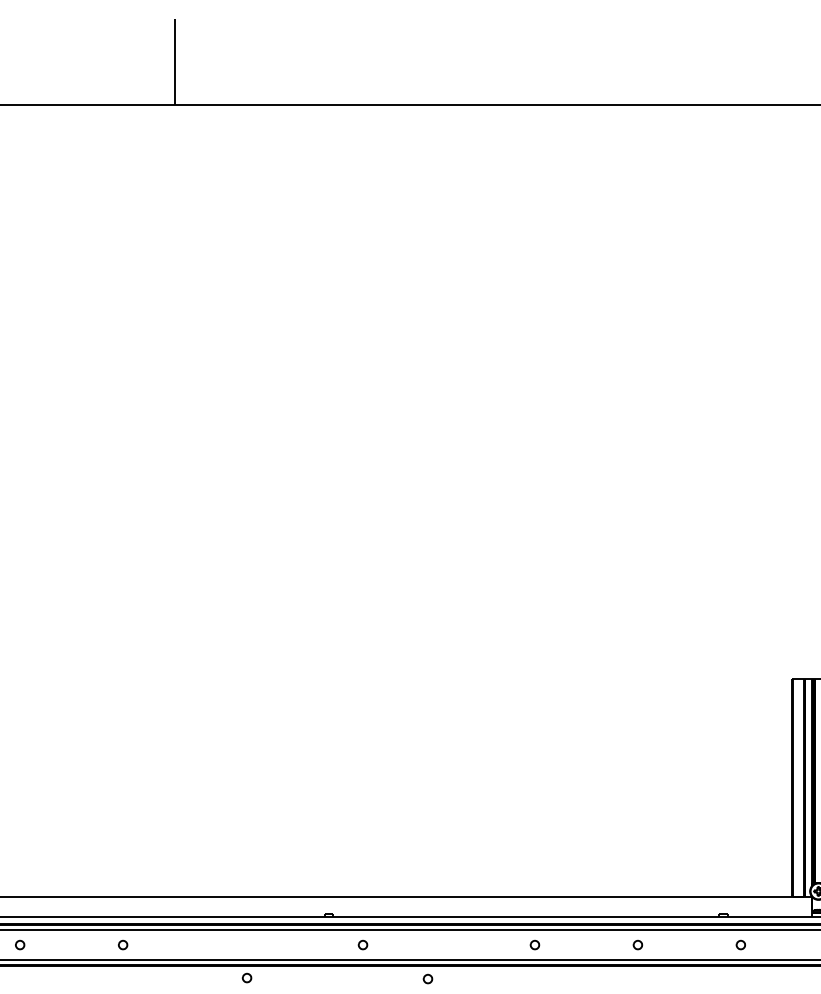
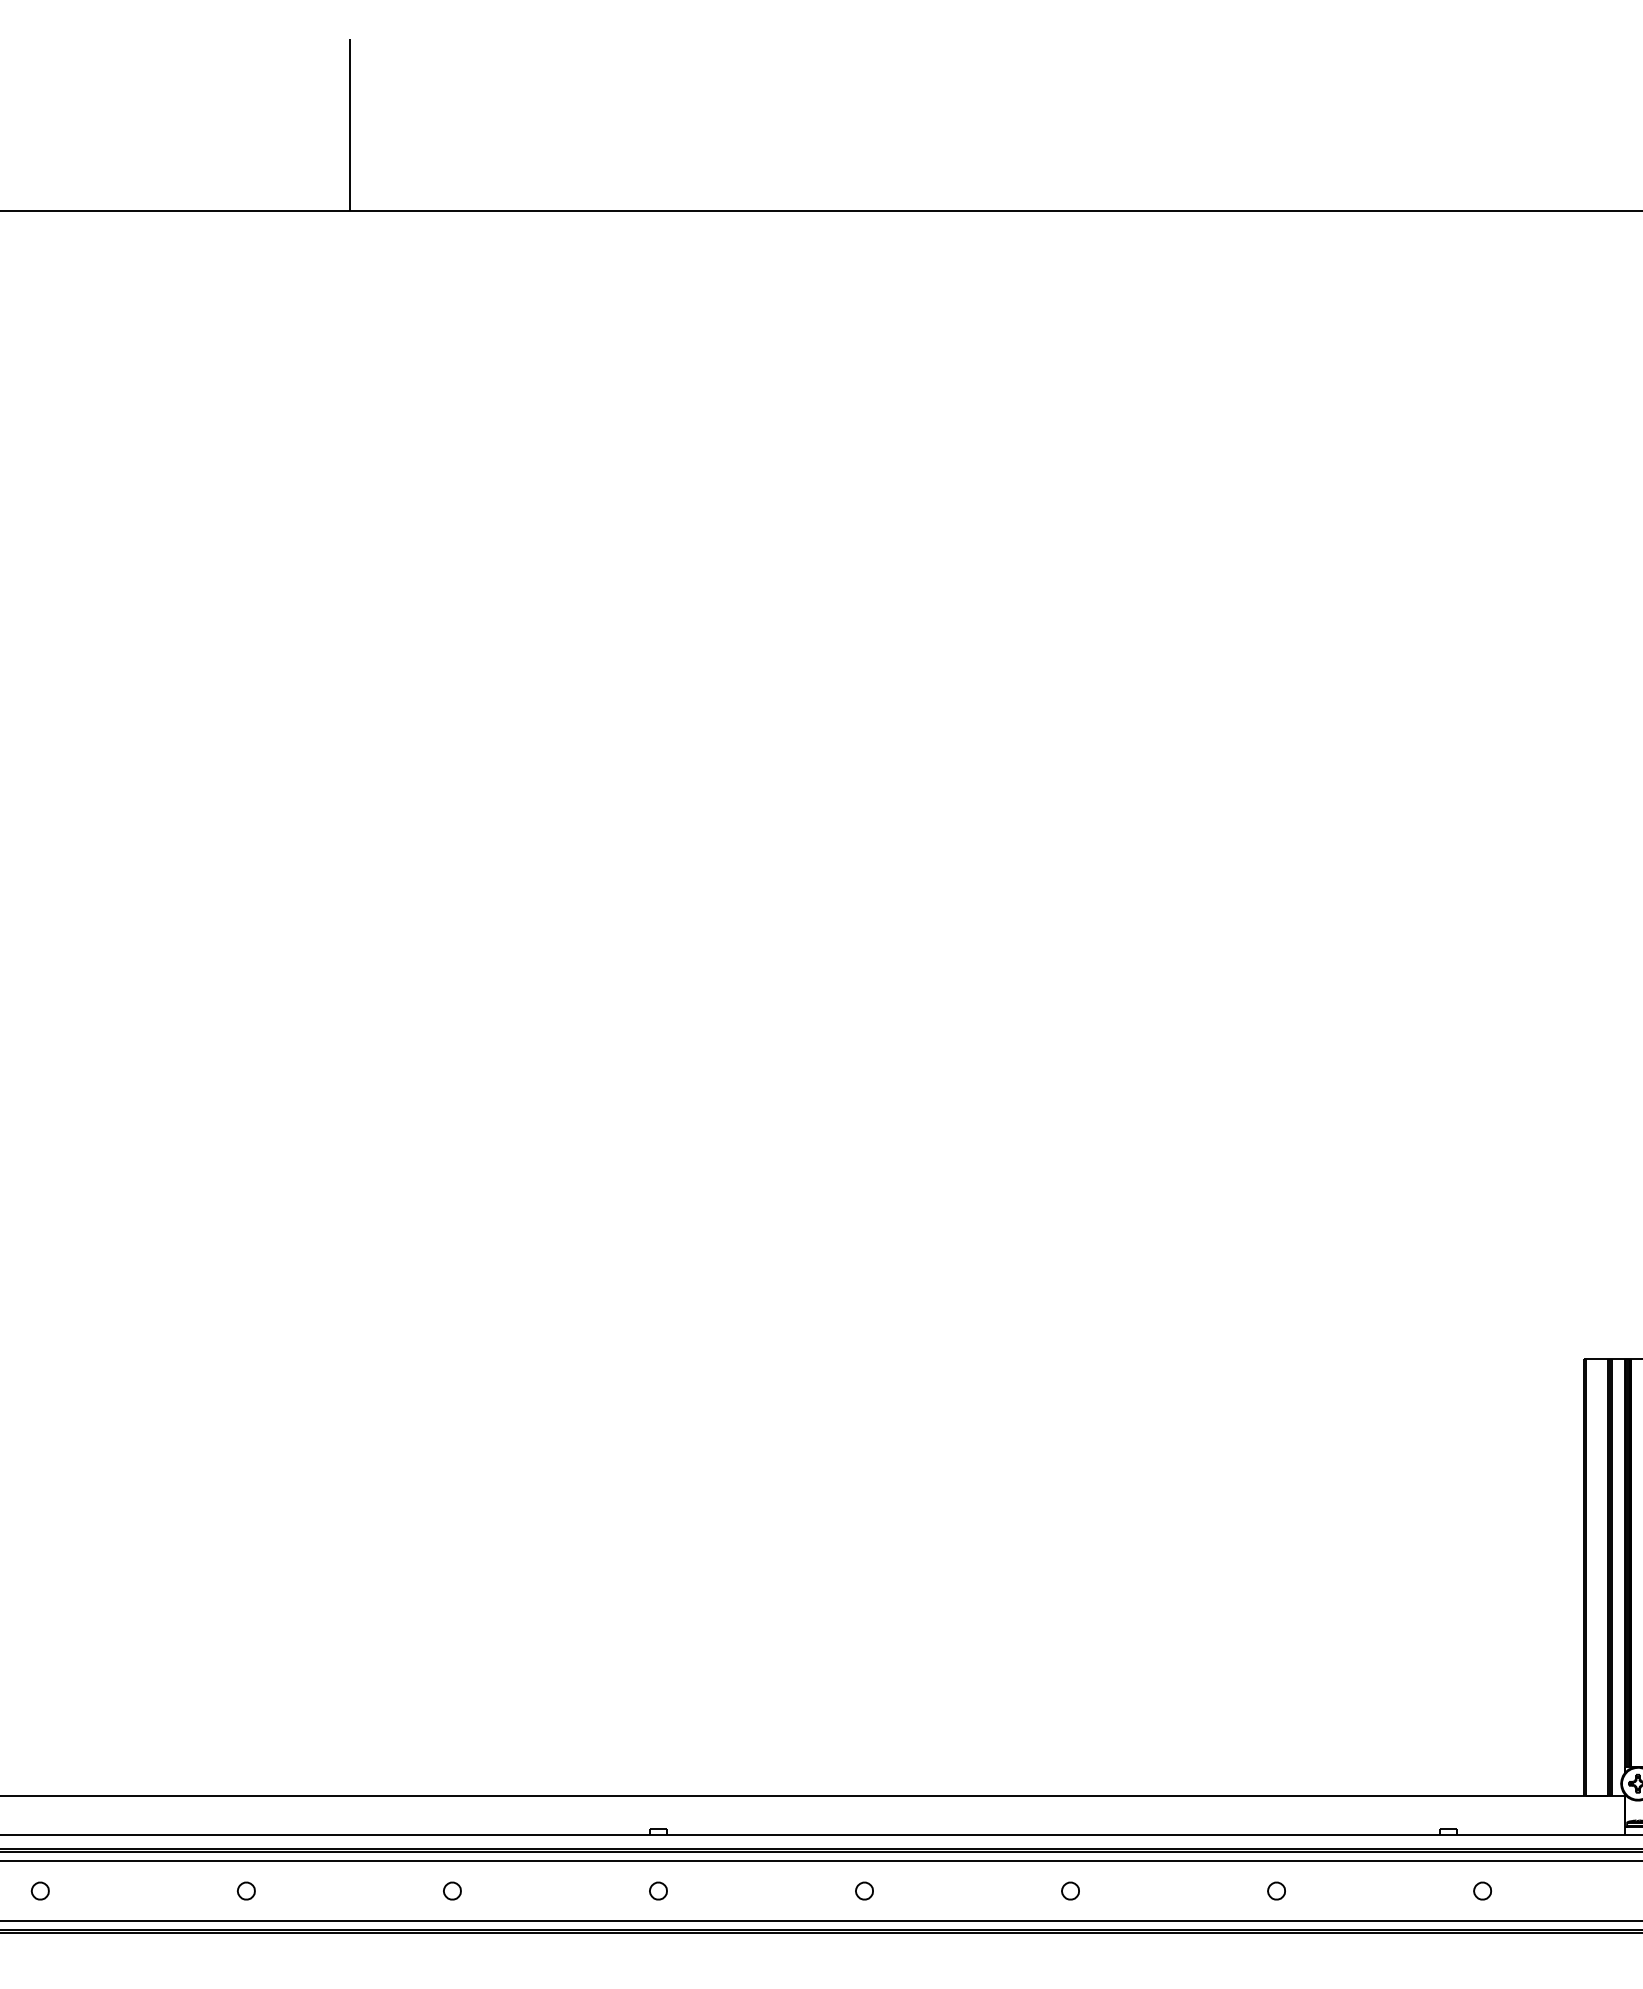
part: (362, 944) -> (657, 1889), moved
part: (246, 977) -> (451, 1889), moved
part: (427, 978) -> (863, 1889), moved

